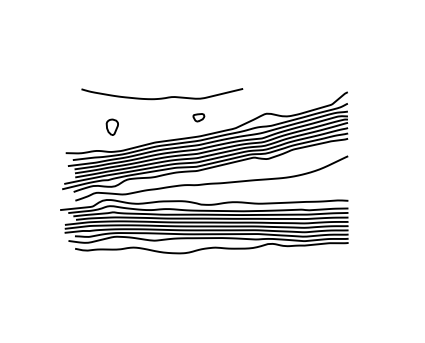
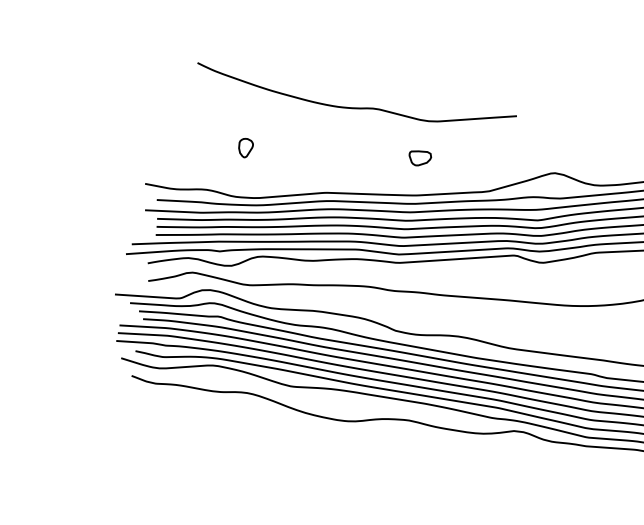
part: (111, 126) -> (244, 146), size x0.6

